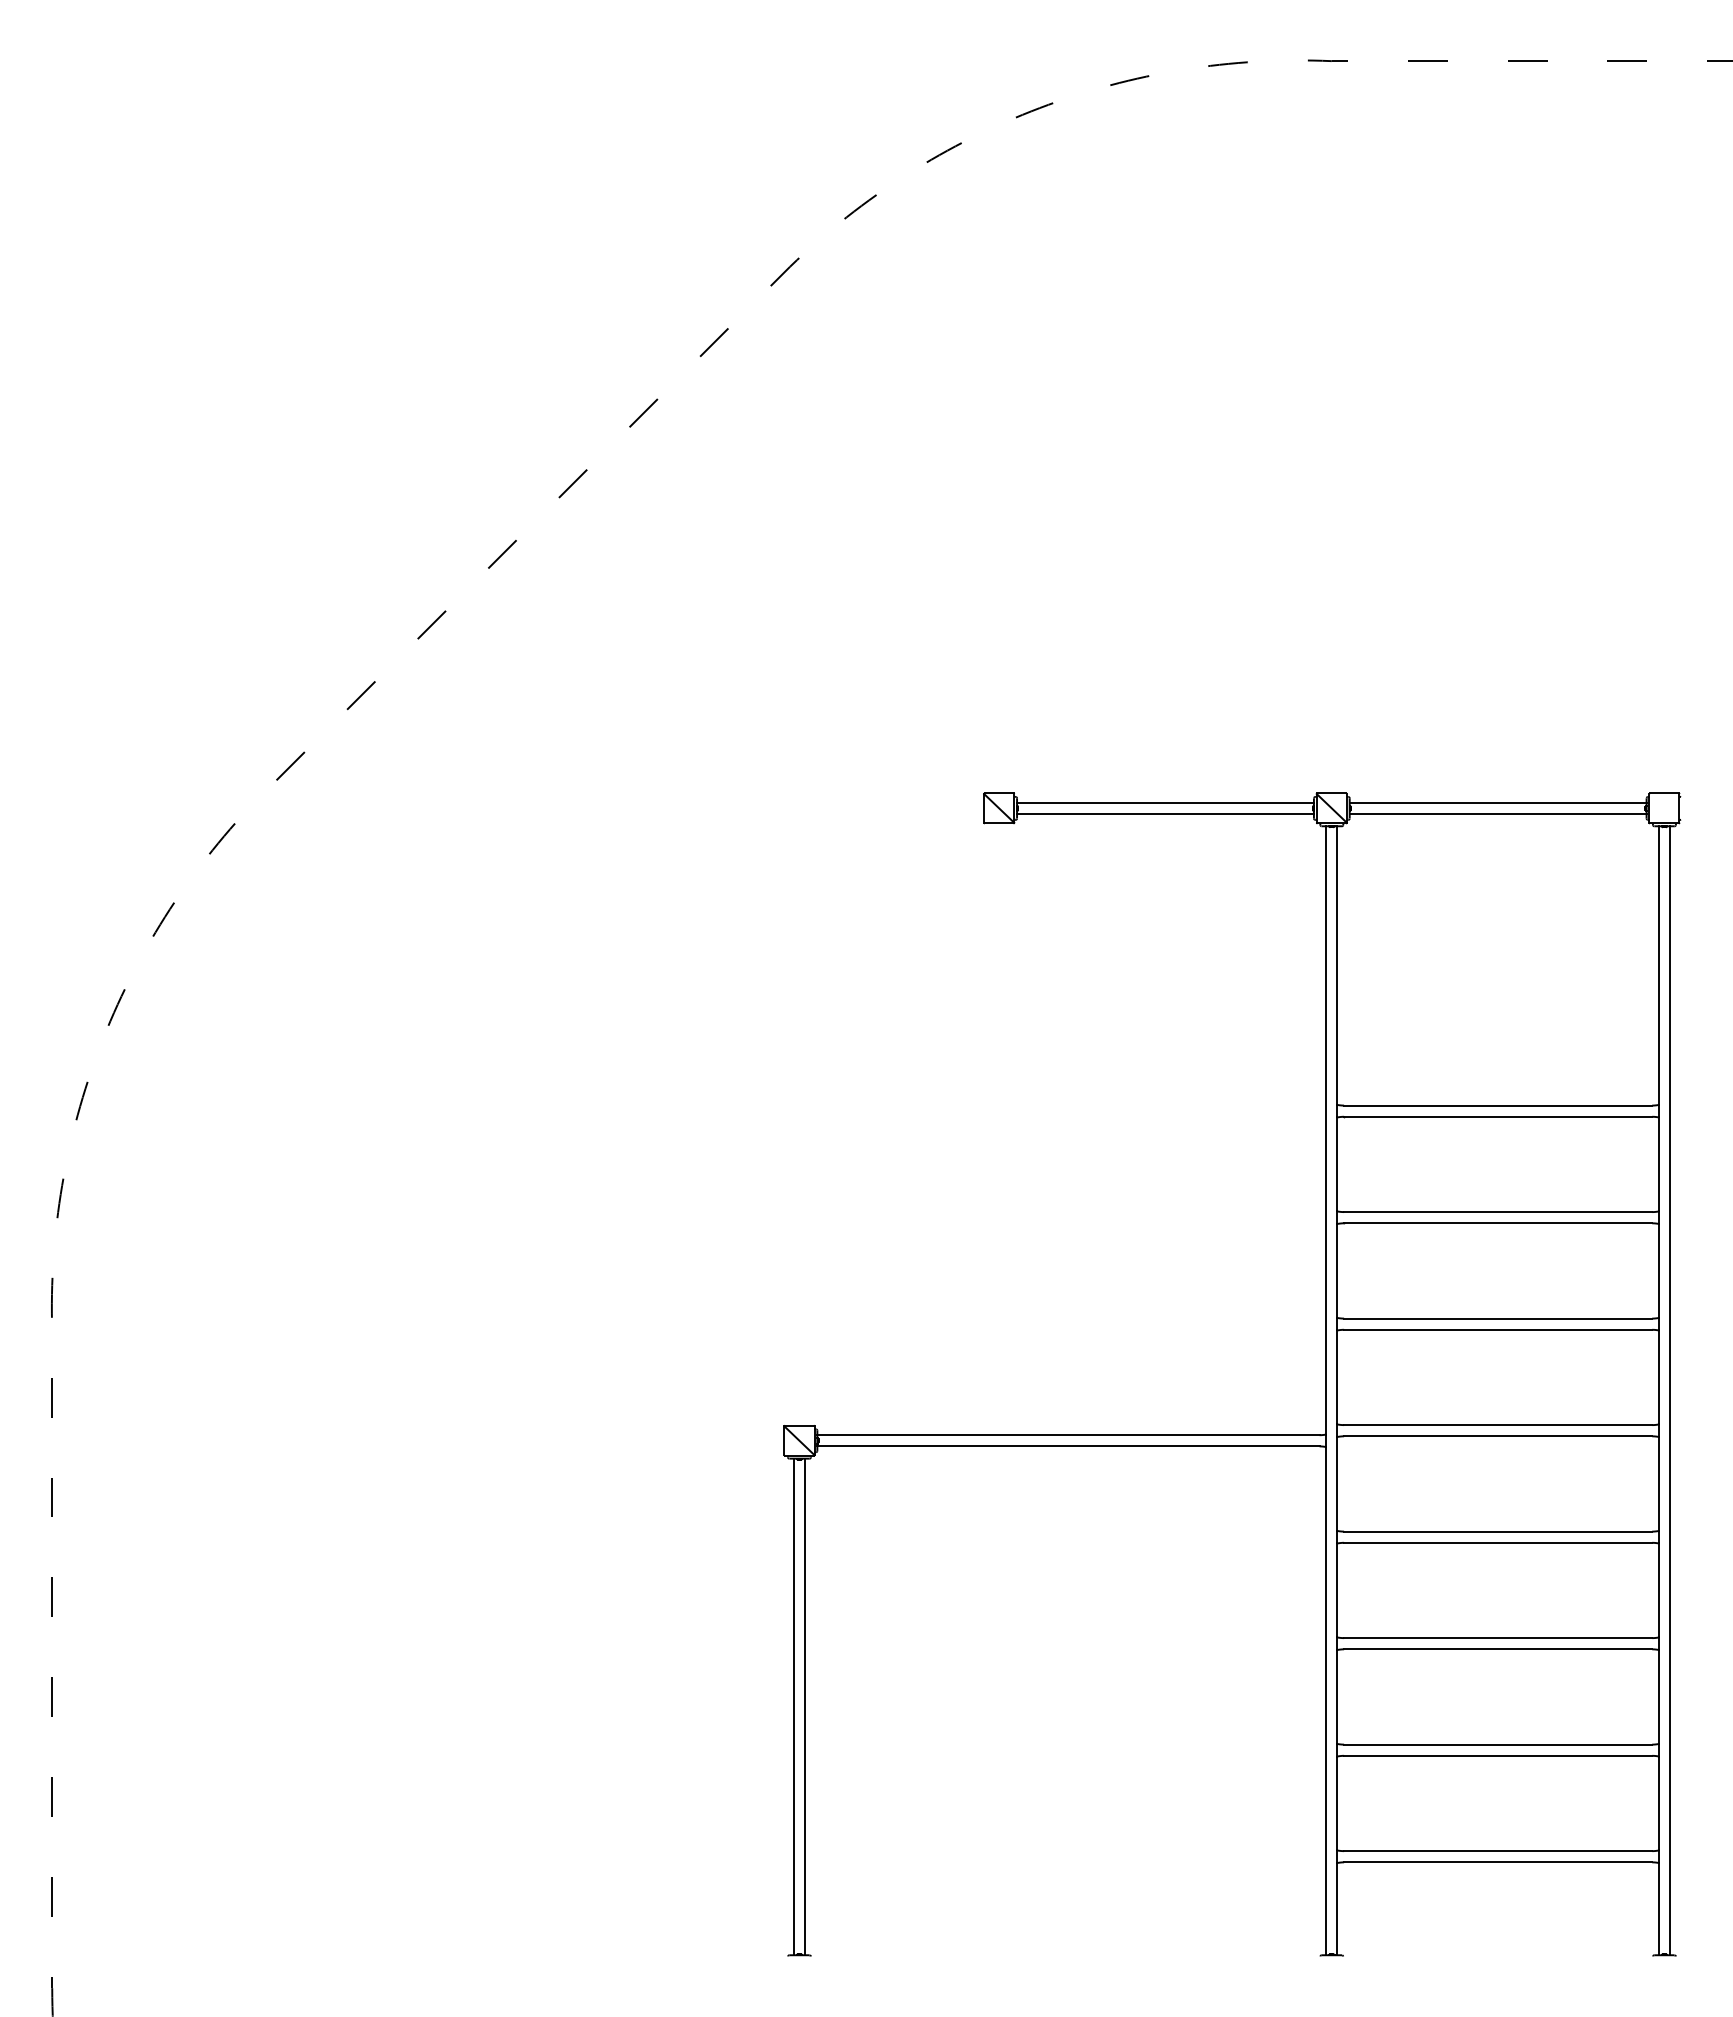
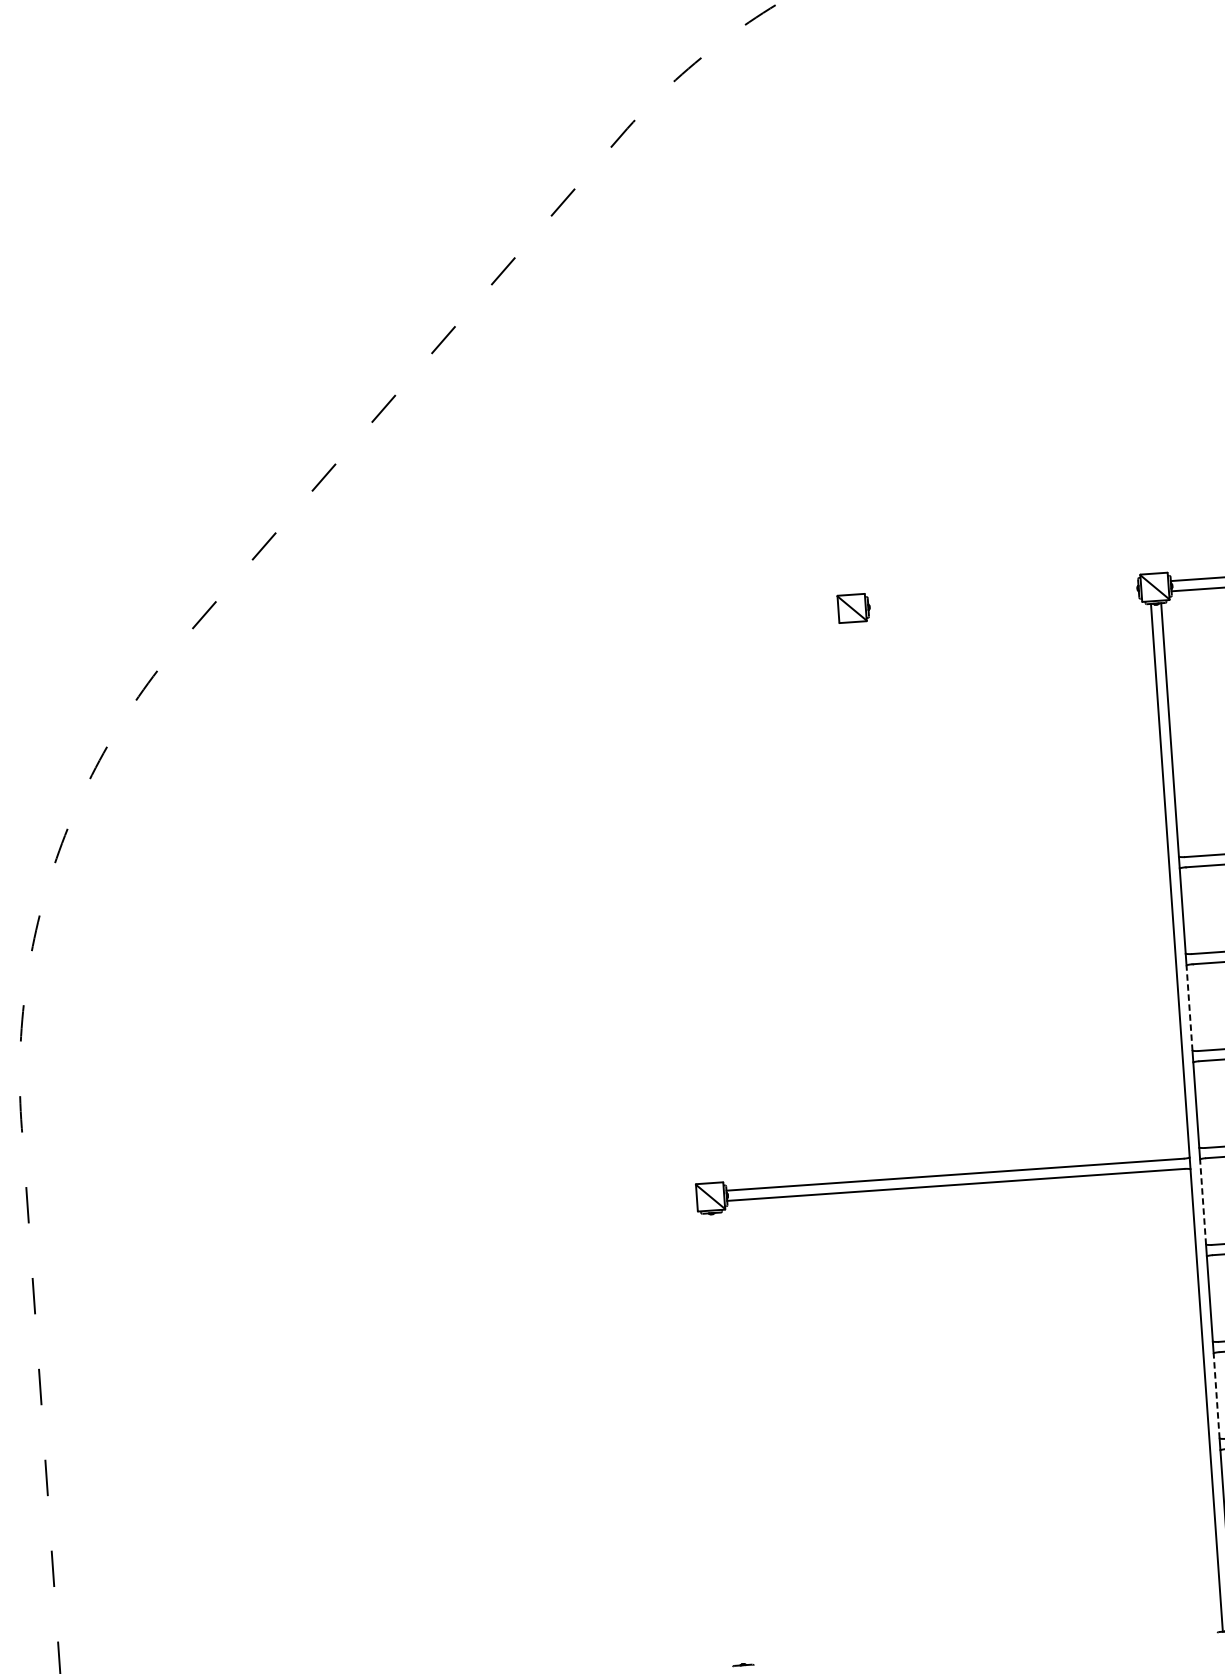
line: (1165, 802) -> (1003, 592), removed
line: (1165, 814) -> (1003, 603), removed
line: (1337, 1270) -> (1189, 1007), solid -> dashed
line: (1337, 1483) -> (1203, 1201), solid -> dashed
line: (1337, 1696) -> (1216, 1395), solid -> dashed
line: (793, 1706) -> (722, 1439), removed
line: (805, 1706) -> (732, 1438), removed

